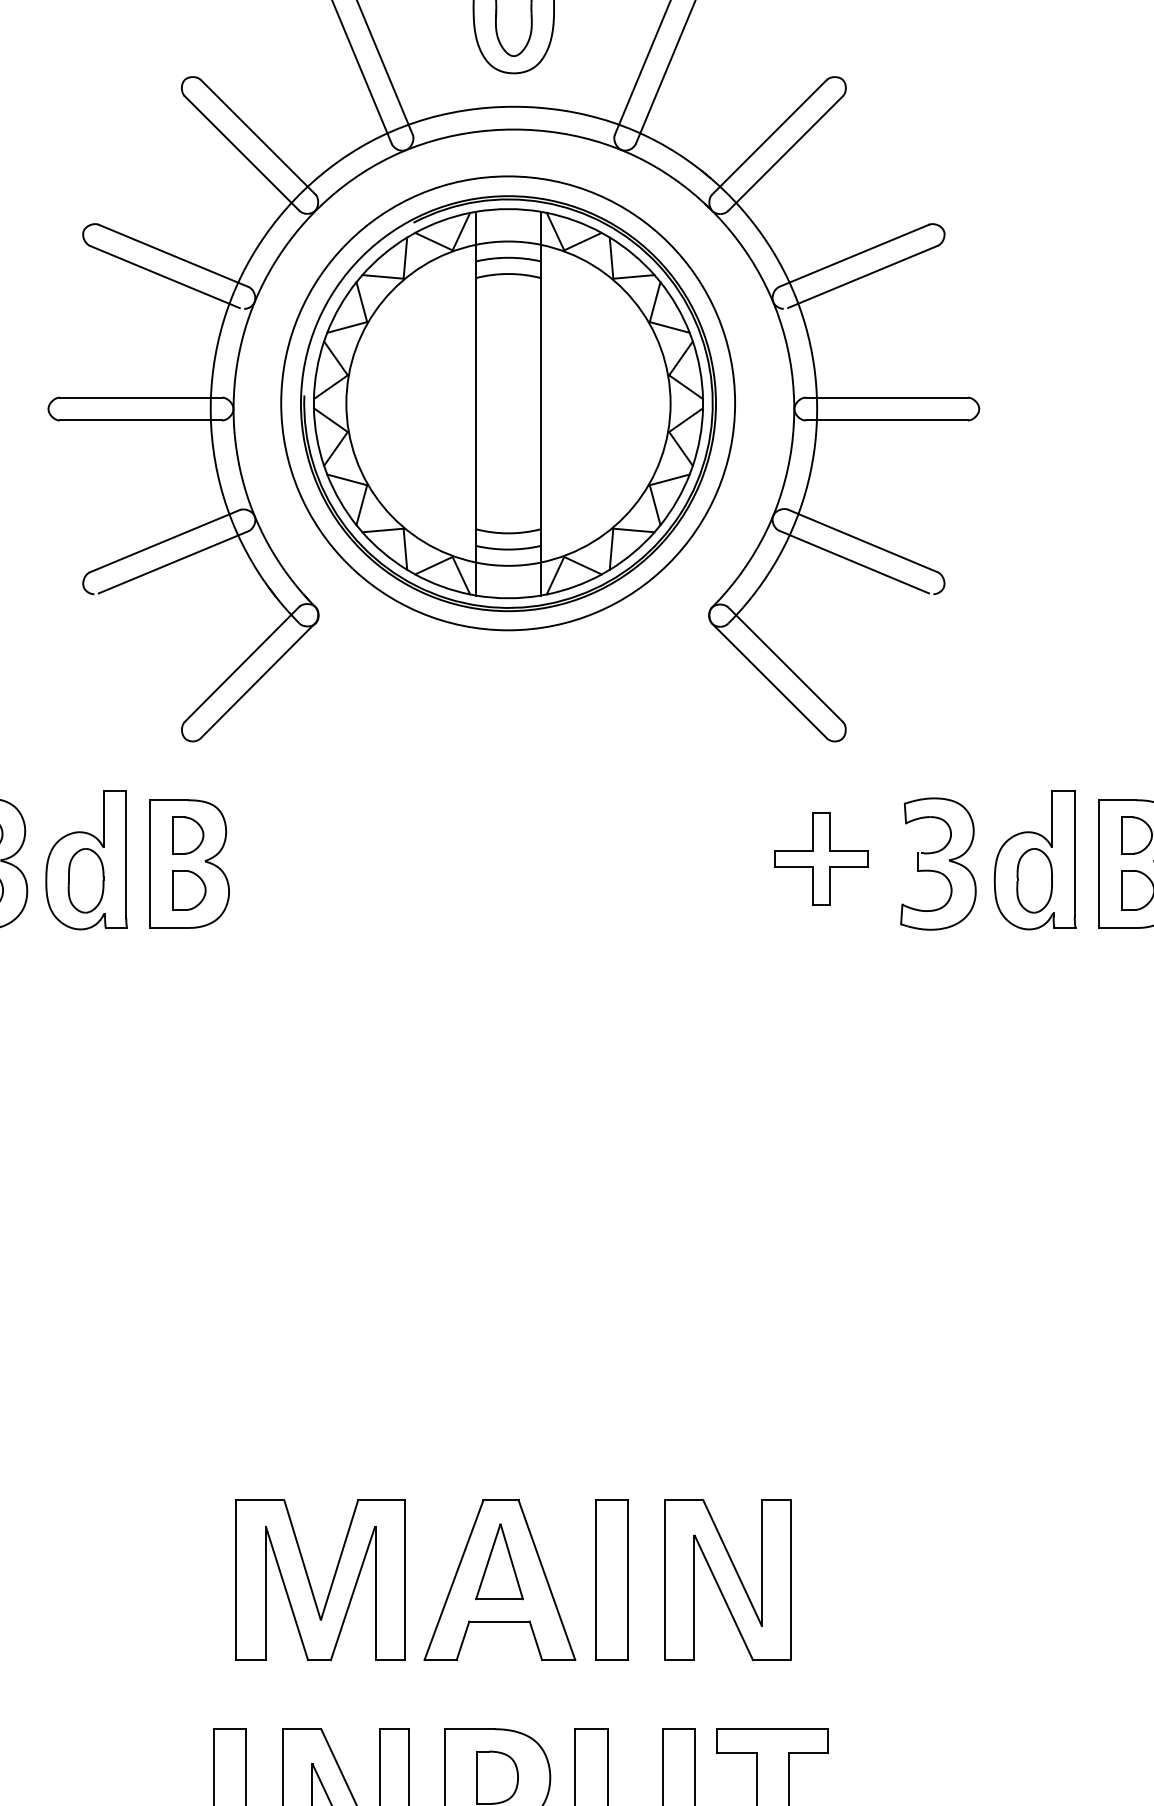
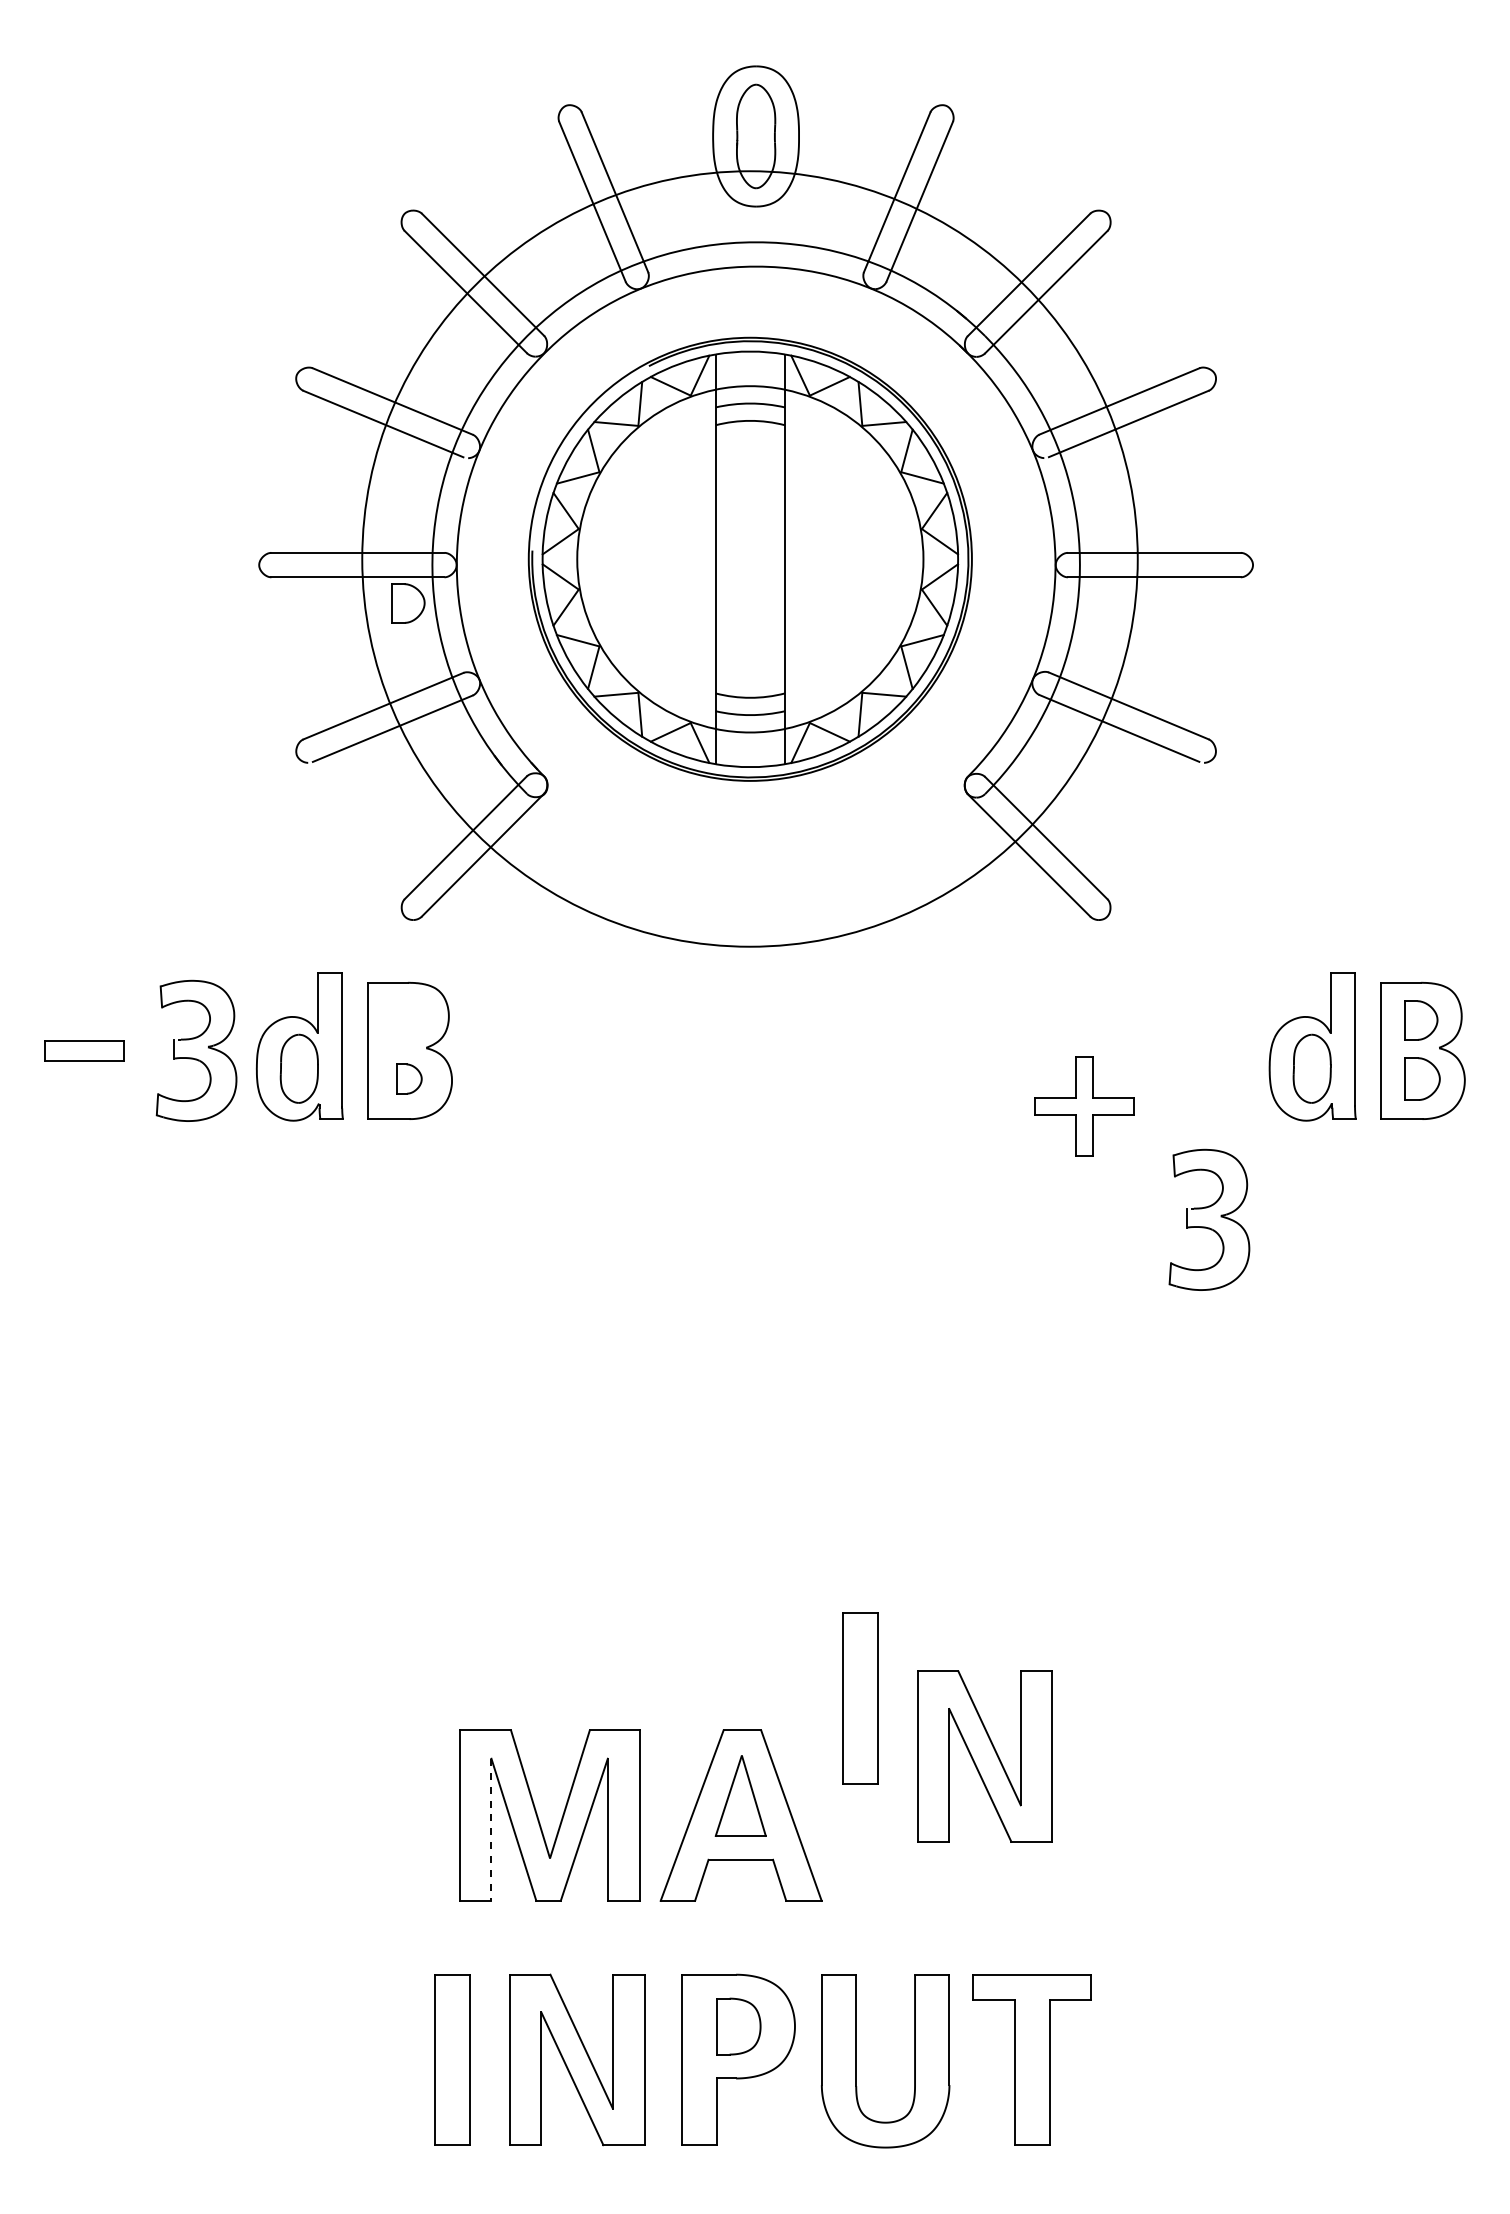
circle: (507, 402) -> (749, 558), size x1.6
part: (188, 835) -> (408, 603), moved
part: (821, 858) -> (1084, 1106), moved
part: (938, 871) -> (1209, 1227), moved
part: (189, 889) -> (409, 1078), size x0.7
part: (611, 1580) -> (860, 1698), moved
part: (727, 1580) -> (984, 1756), moved
line: (265, 1594) -> (490, 1830), solid -> dashed

